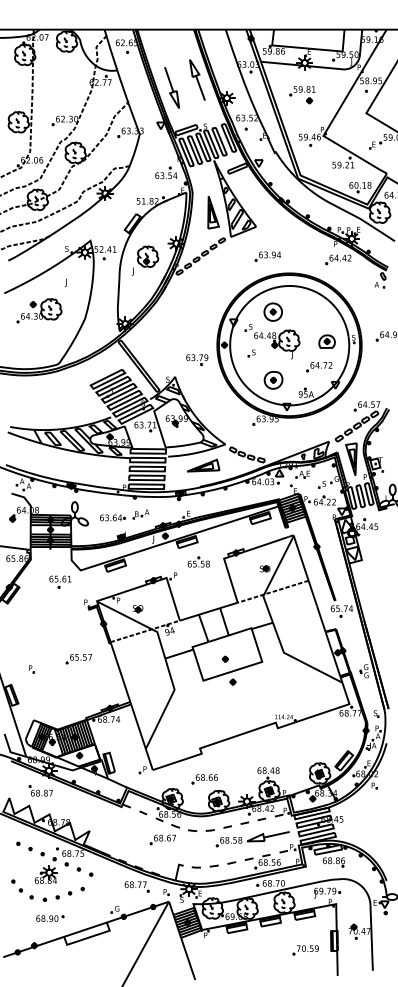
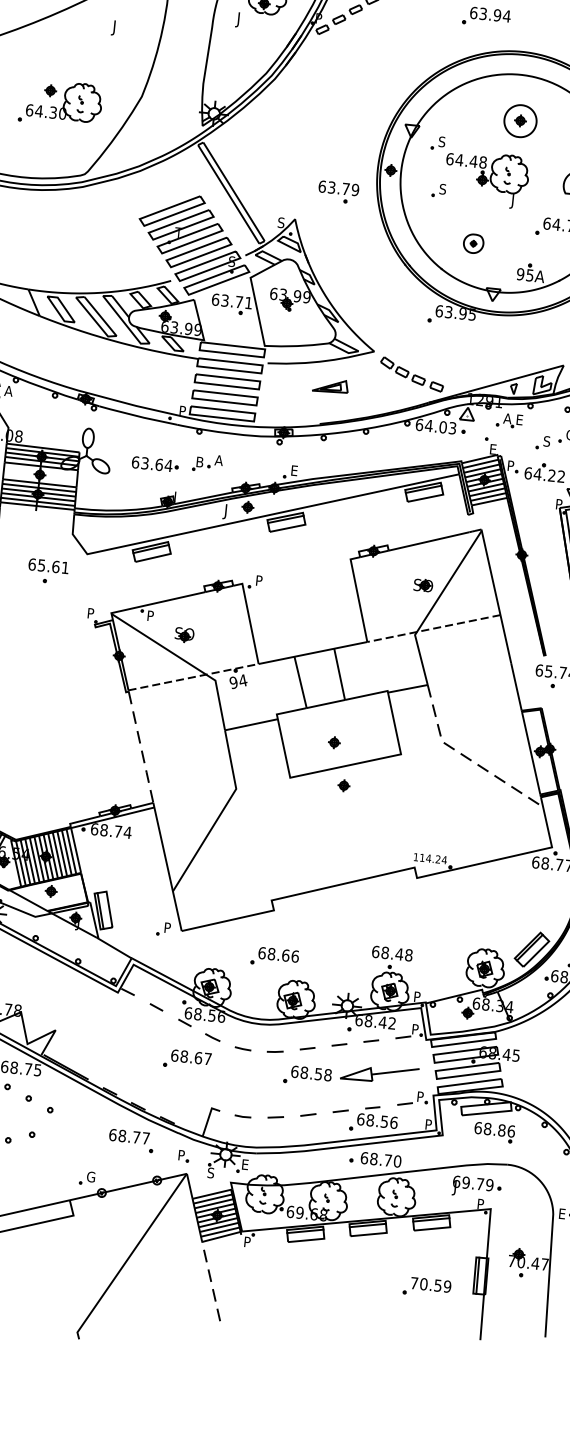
part: (39, 310) -> (61, 102), moved
part: (272, 311) -> (519, 119), moved
part: (273, 380) -> (473, 243), size x0.6
part: (203, 465) -> (330, 385), size x0.6
part: (198, 561) -> (303, 559), removed
part: (78, 659) -> (66, 715), removed
line: (298, 660) -> (467, 758), solid -> dashed
line: (120, 673) -> (140, 749), solid -> dashed
line: (188, 958) -> (211, 1280), solid -> dashed

